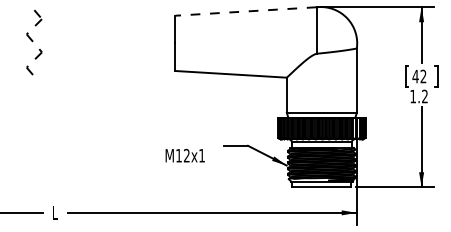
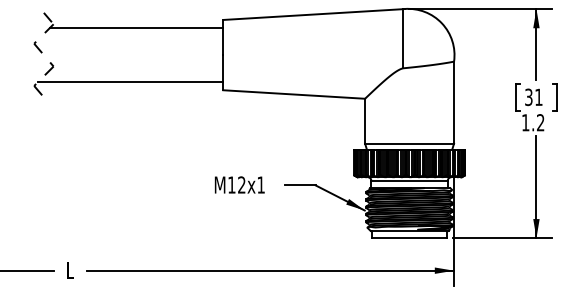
line: (246, 11) -> (313, 14), dashed -> solid
line: (107, 22) -> (136, 28), added
line: (102, 64) -> (130, 81), added
text: (419, 76) -> (533, 97), 42 -> 31
text: (185, 155) -> (239, 184), moved

